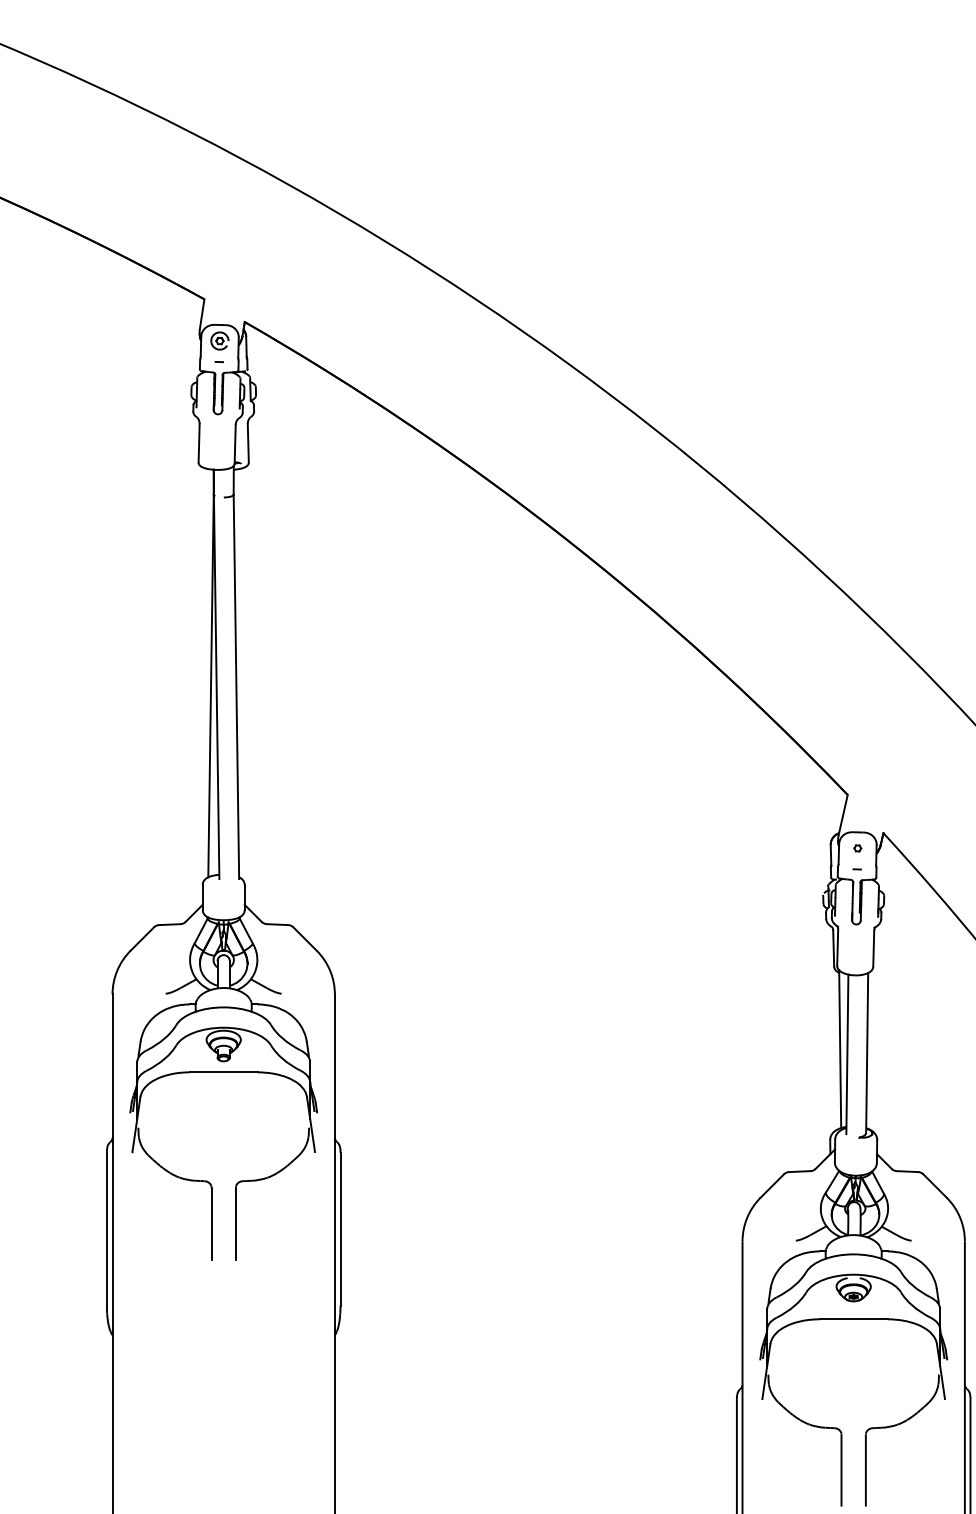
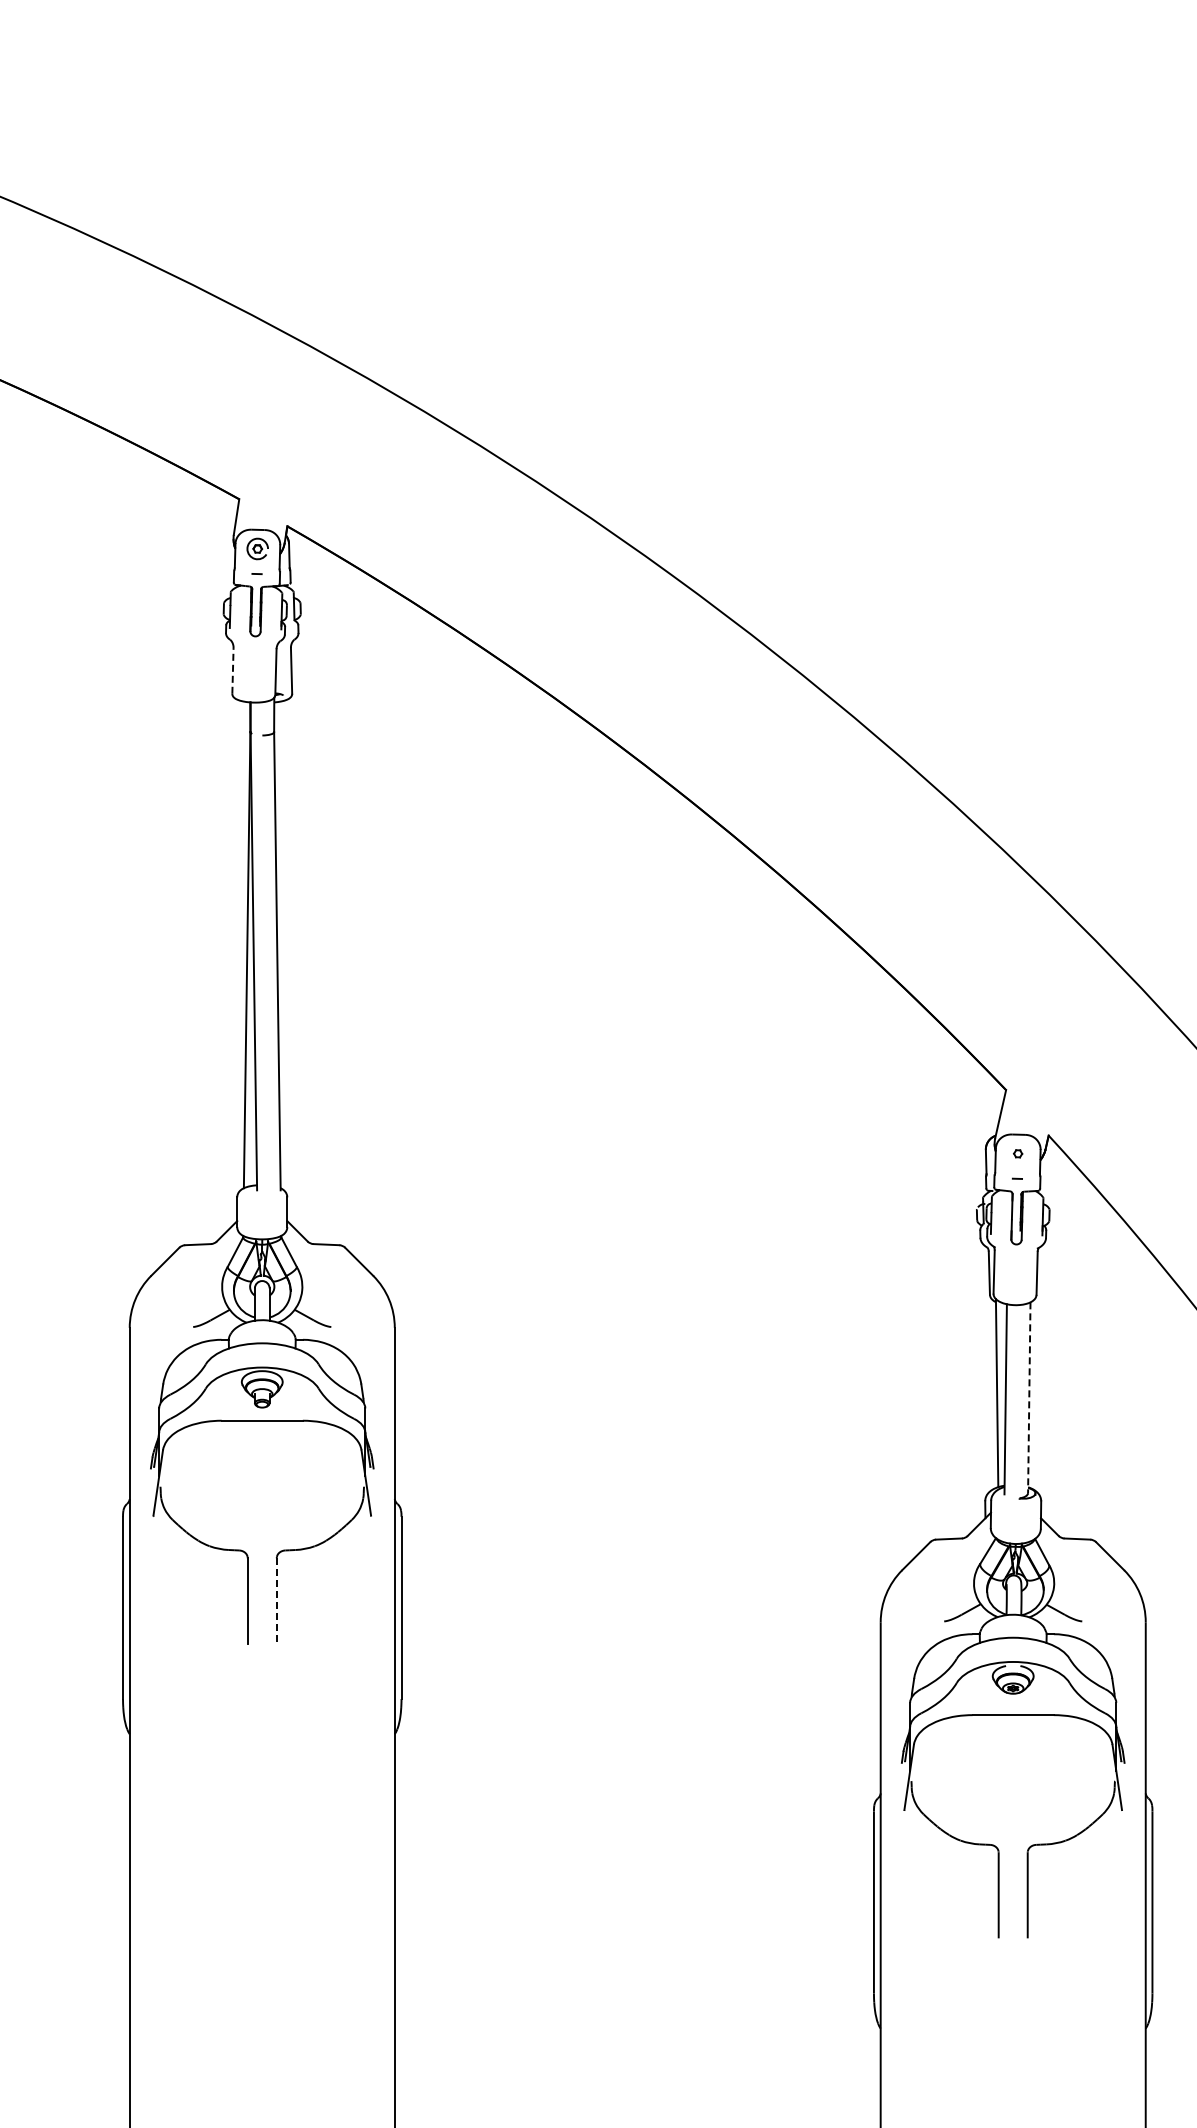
line: (198, 442) -> (232, 670), solid -> dashed
line: (867, 1053) -> (1029, 1398), solid -> dashed
line: (235, 1223) -> (276, 1601), solid -> dashed

